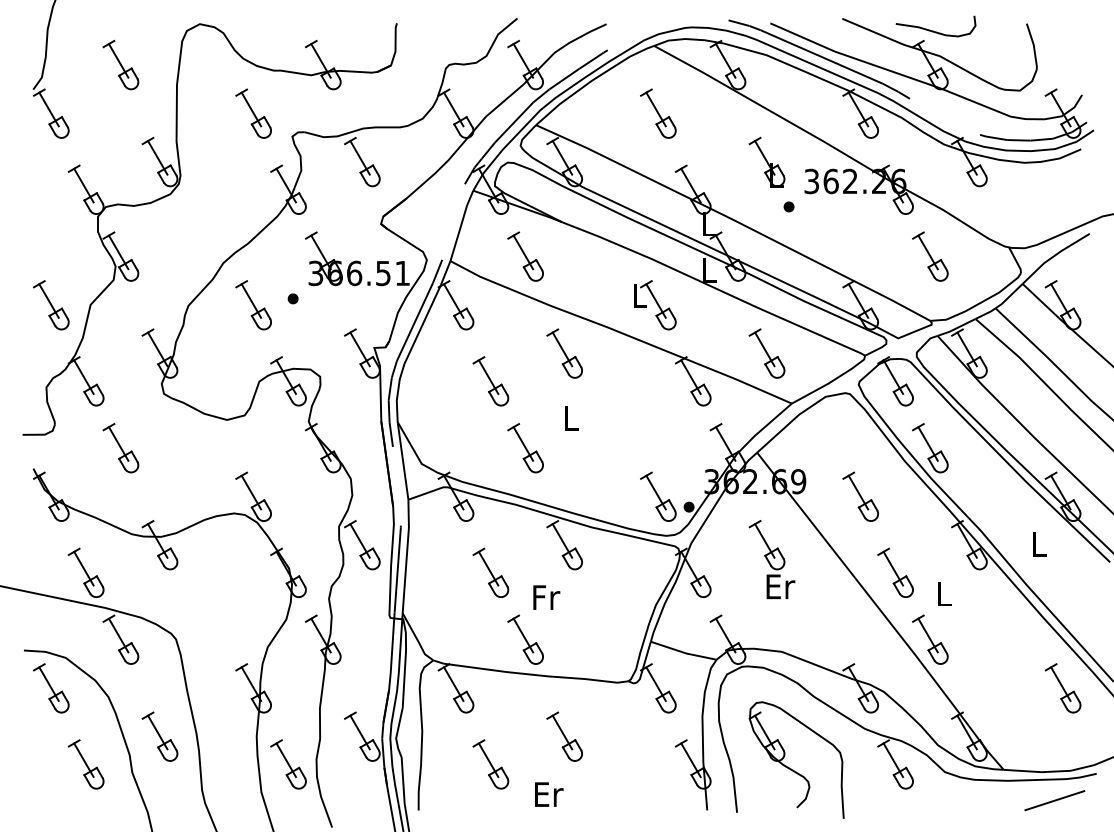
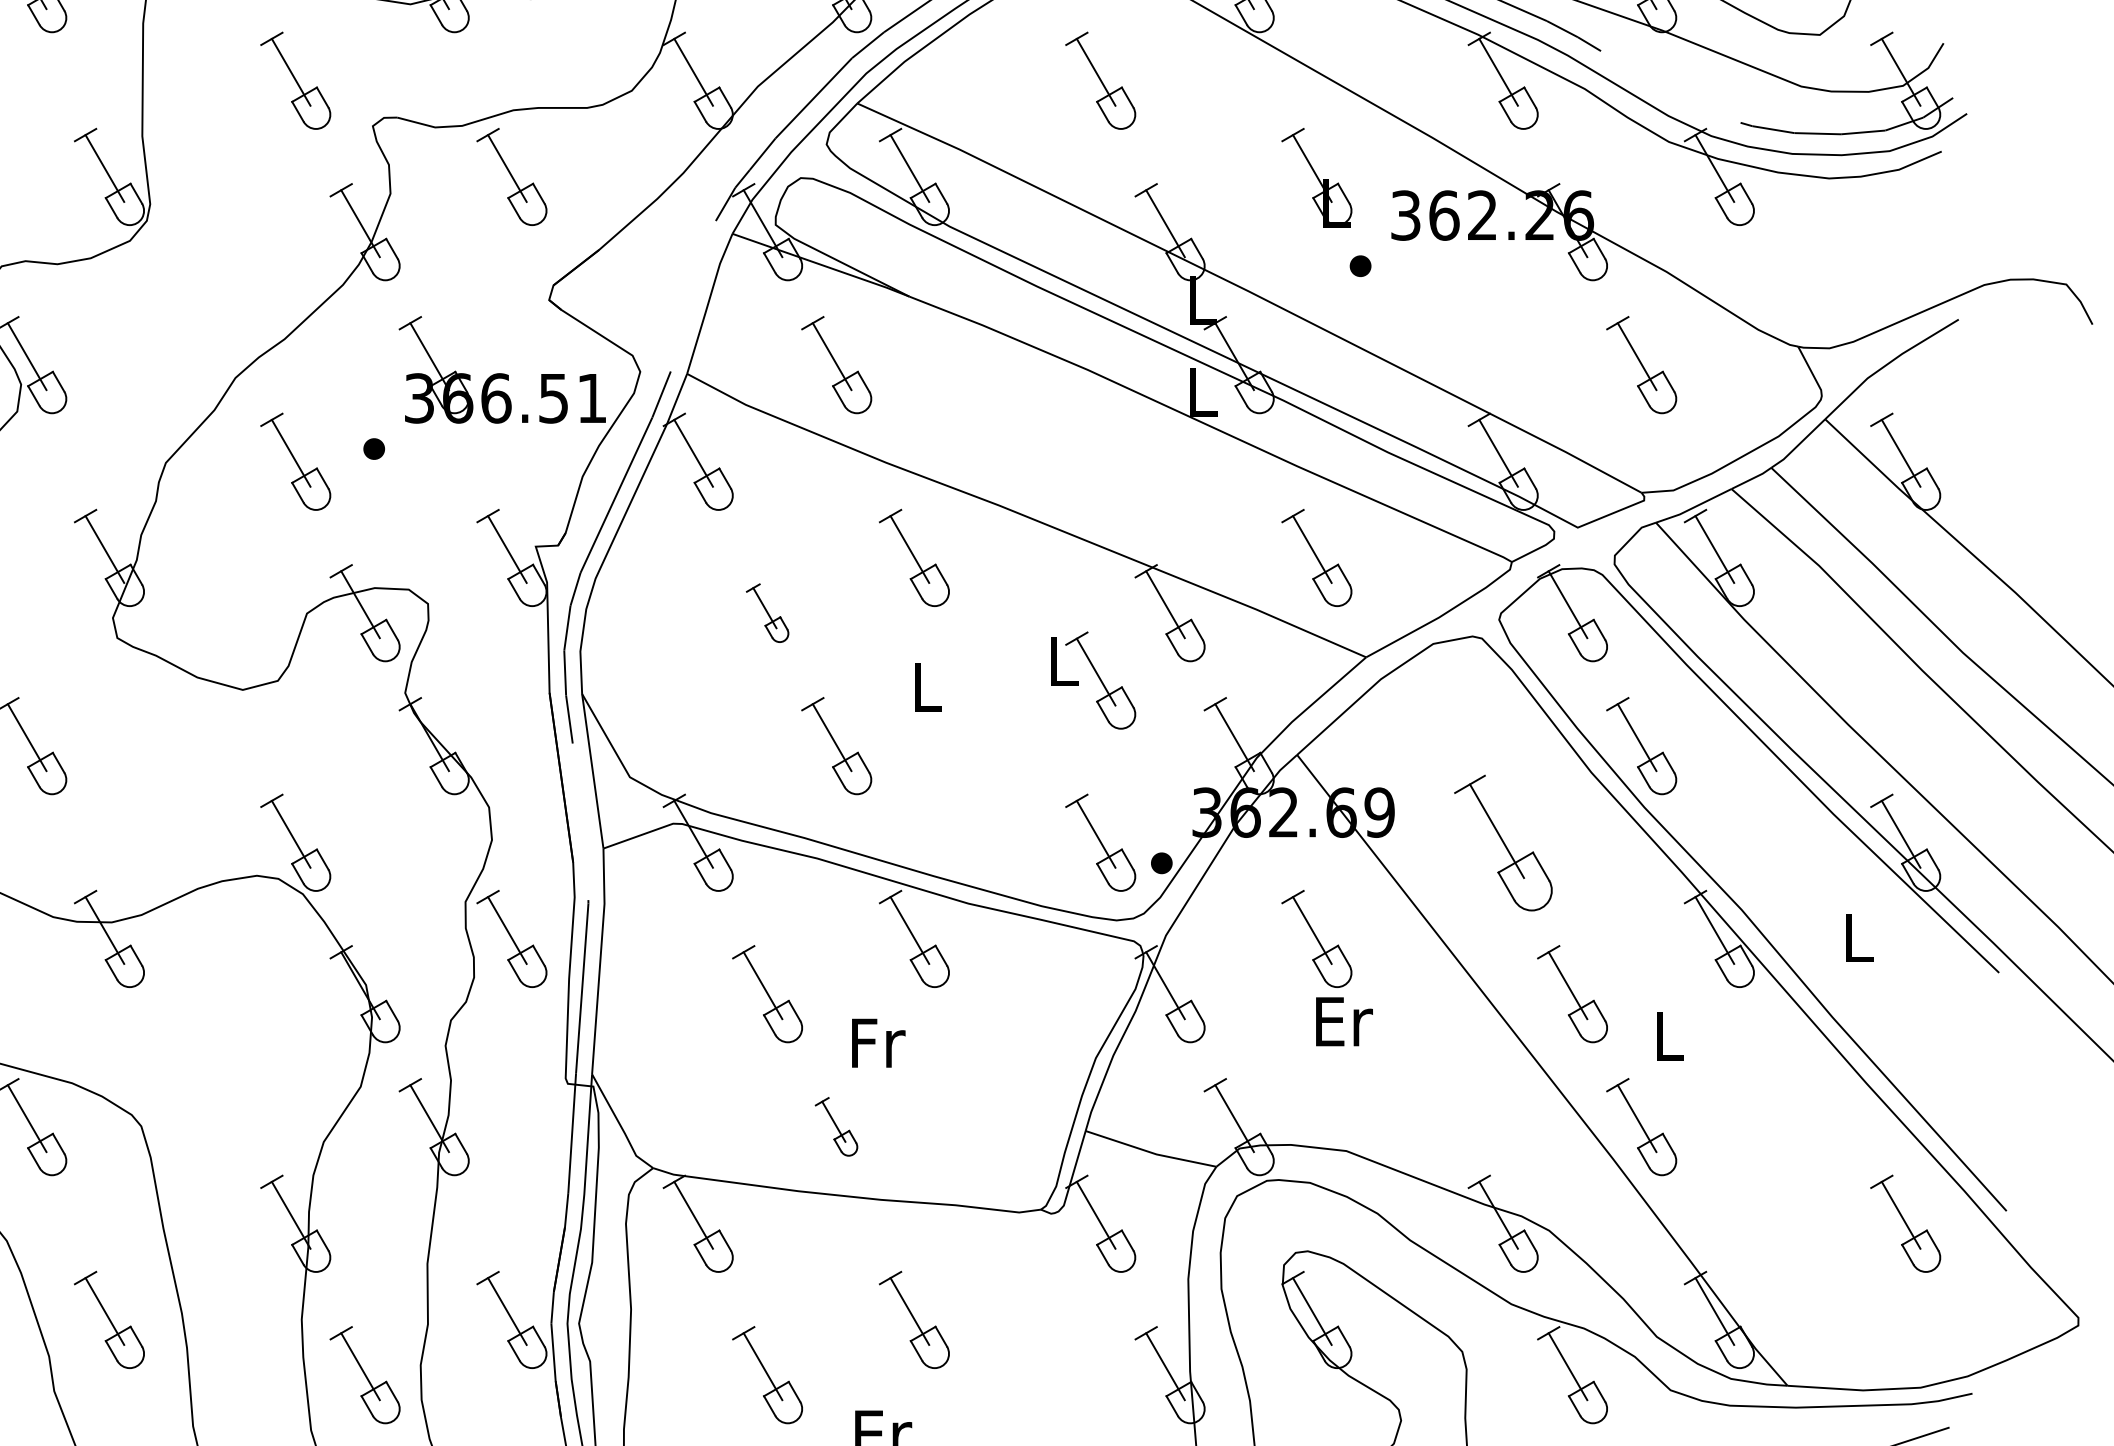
part: (655, 305) -> (1094, 680), moved
part: (490, 381) -> (766, 613), size x0.6
part: (860, 496) -> (1502, 842), size x1.4
part: (525, 639) -> (836, 1126), size x0.6

